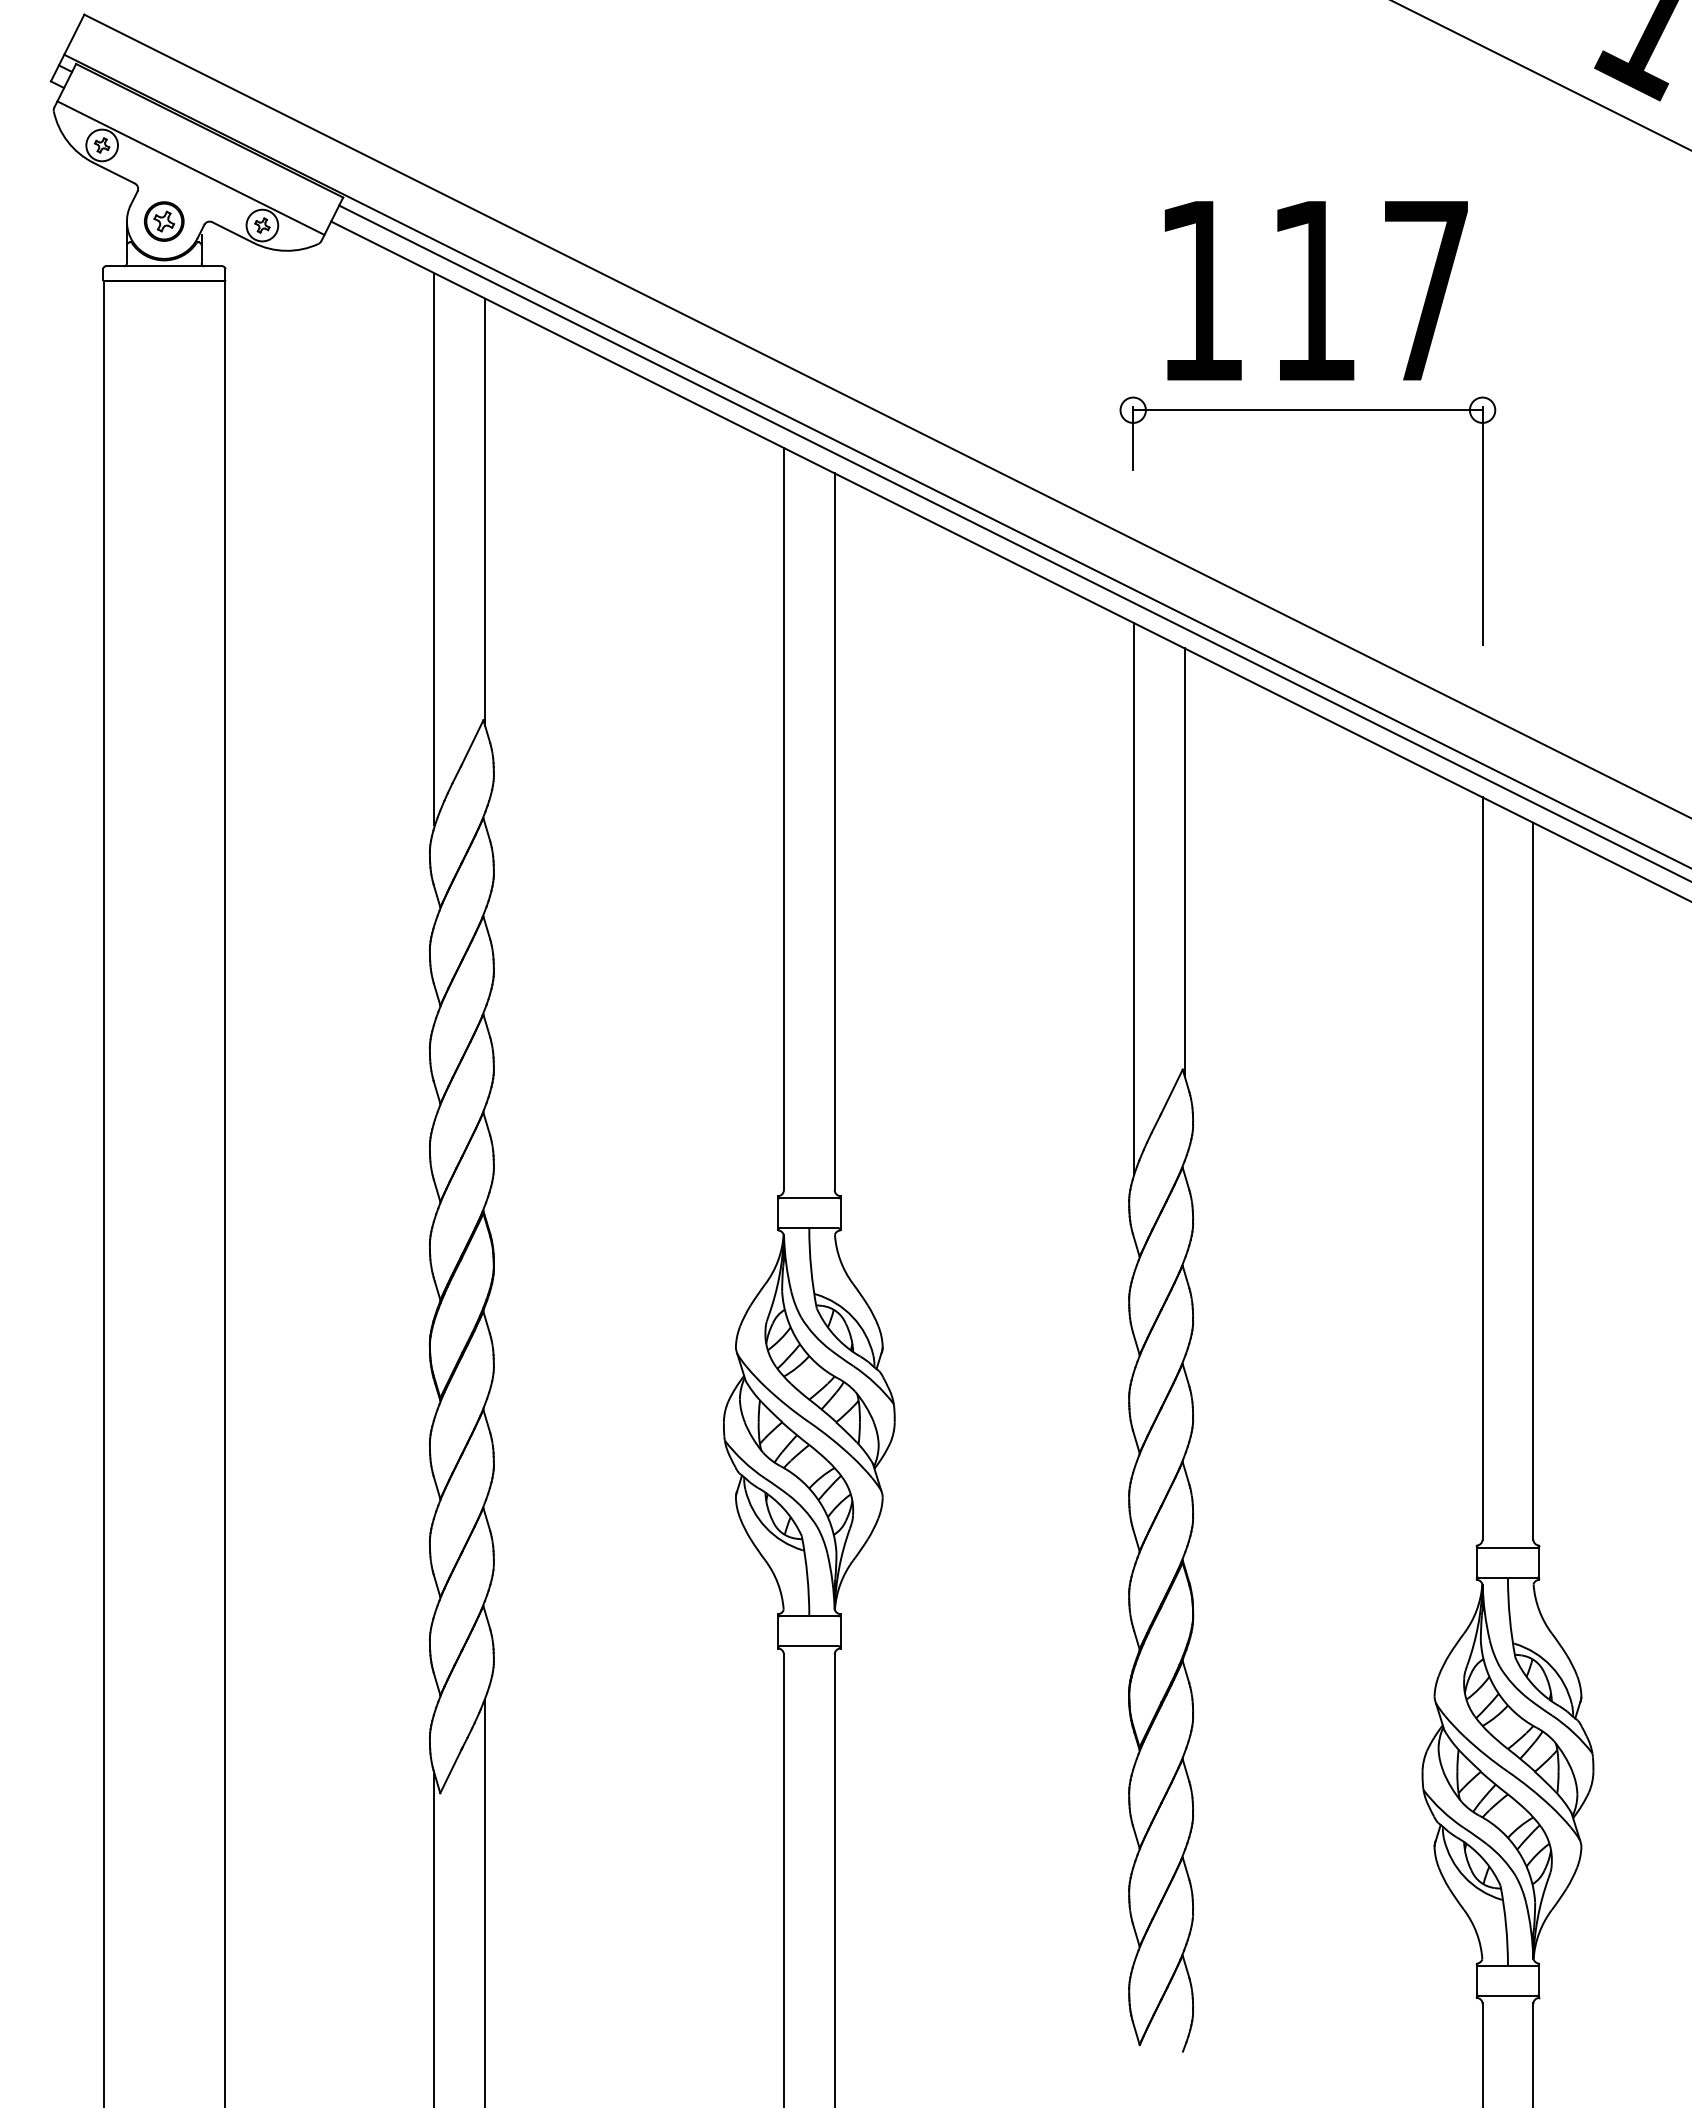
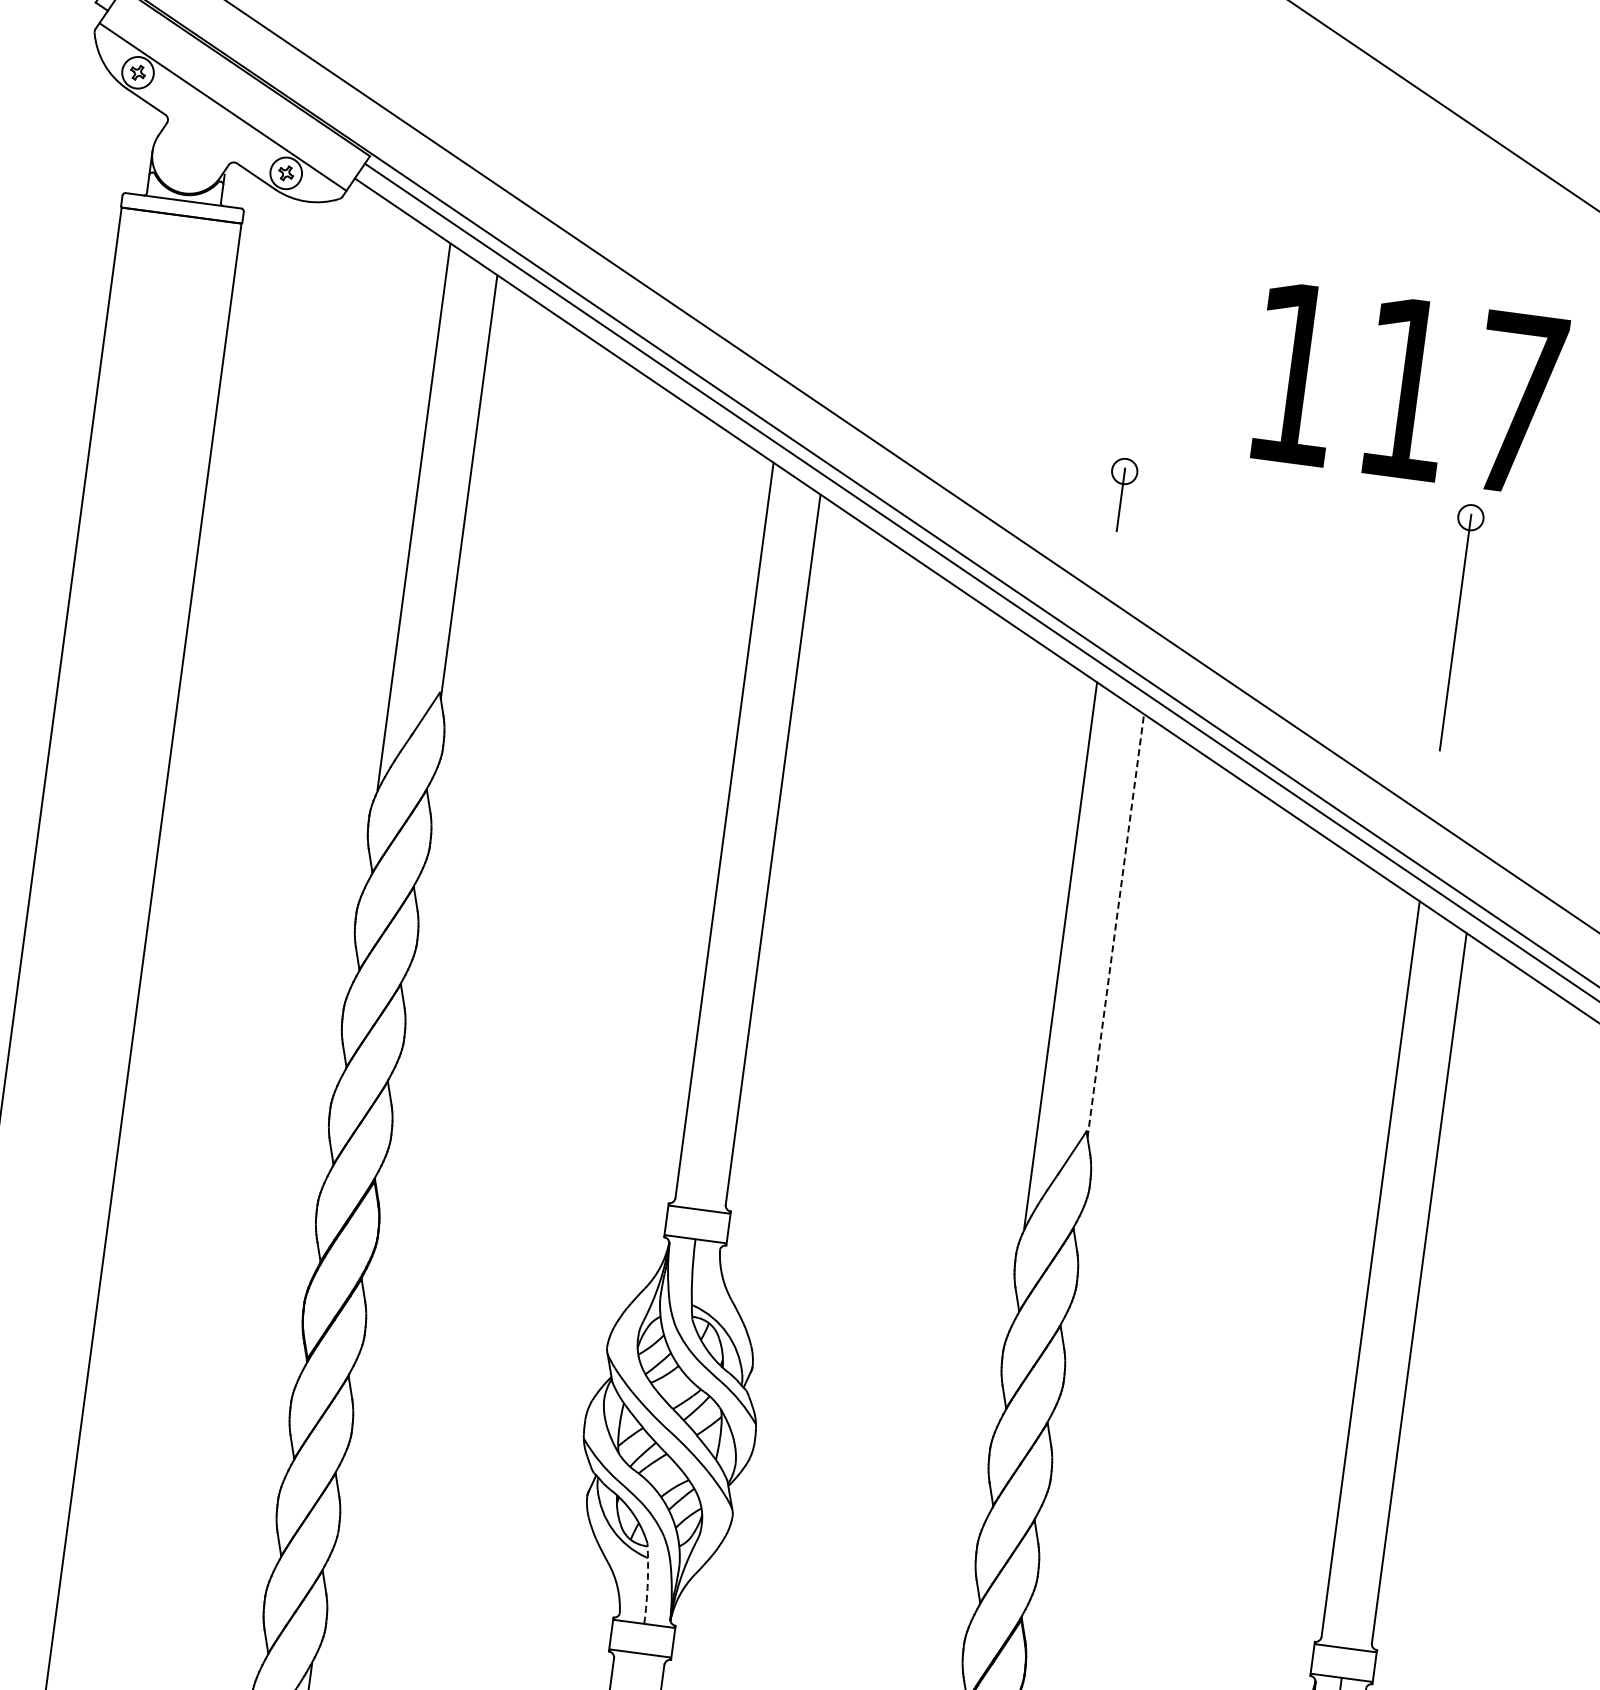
part: (164, 221) -> (189, 156), removed
text: (1315, 290) -> (1408, 388), moved
line: (1307, 410) -> (1297, 494), removed
line: (1184, 862) -> (1115, 926), solid -> dashed
arc: (807, 1576) -> (647, 1584), solid -> dashed

